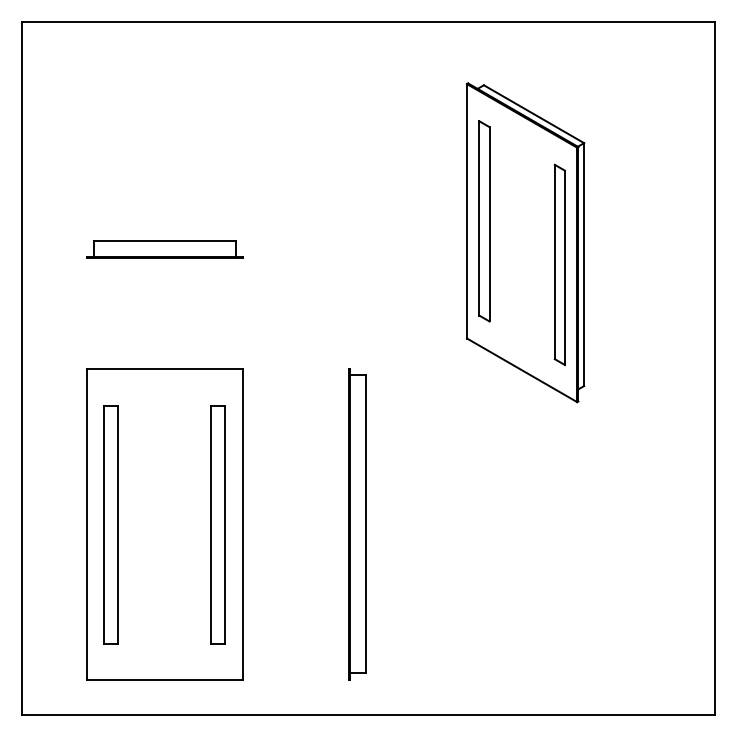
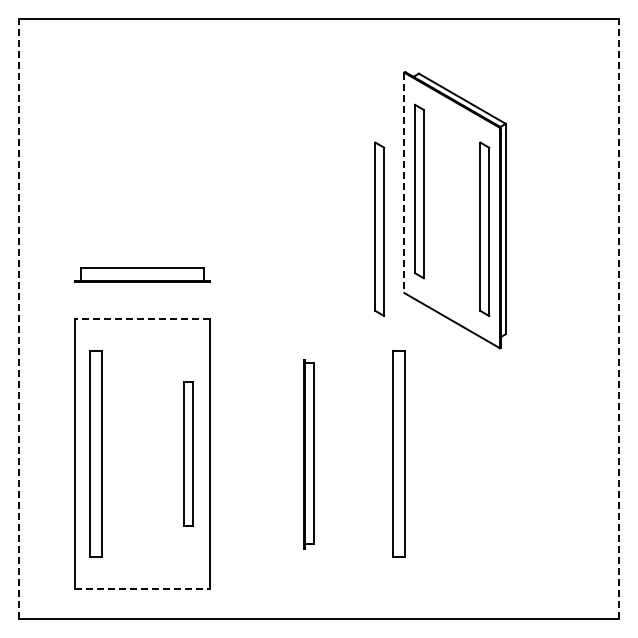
line: (467, 212) -> (404, 183), solid -> dashed
part: (164, 248) -> (142, 274), moved
part: (438, 265) -> (379, 229), added
line: (22, 367) -> (19, 318), solid -> dashed
line: (714, 367) -> (618, 318), solid -> dashed
line: (163, 369) -> (141, 319), solid -> dashed
part: (217, 523) -> (188, 453), size x0.7
part: (356, 523) -> (308, 453), size x0.7
part: (460, 523) -> (398, 453), added
line: (164, 680) -> (142, 589), solid -> dashed

